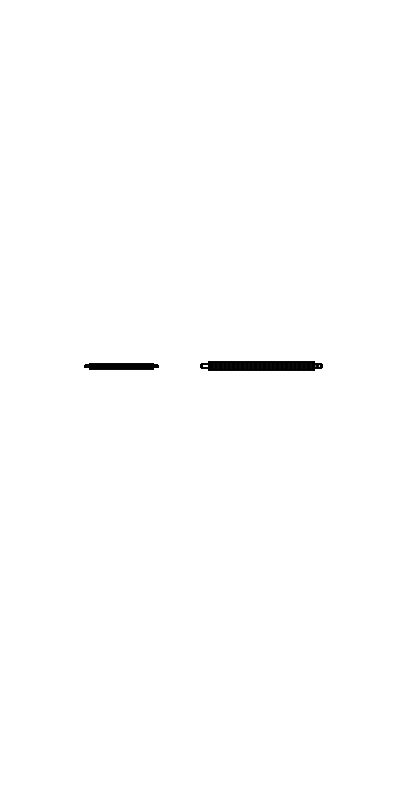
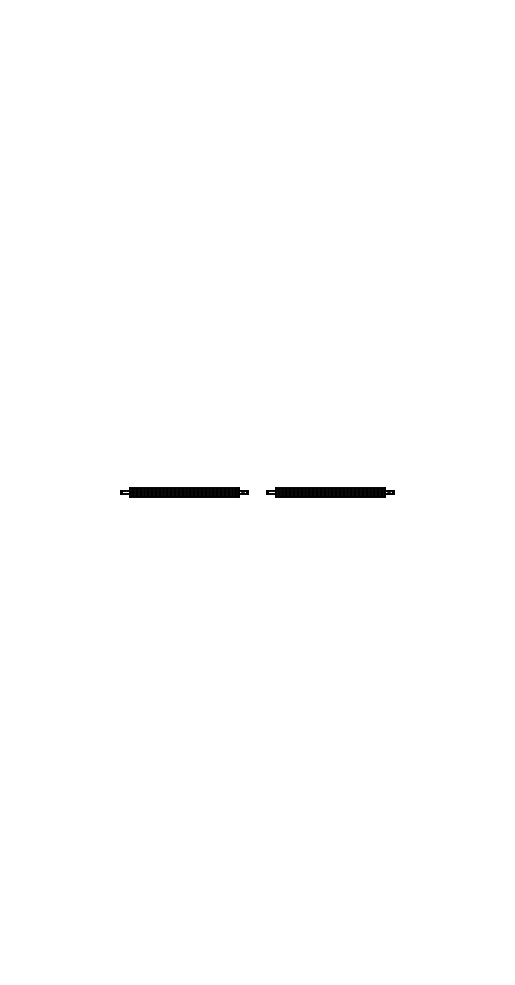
part: (121, 366) -> (184, 492), size x1.67

